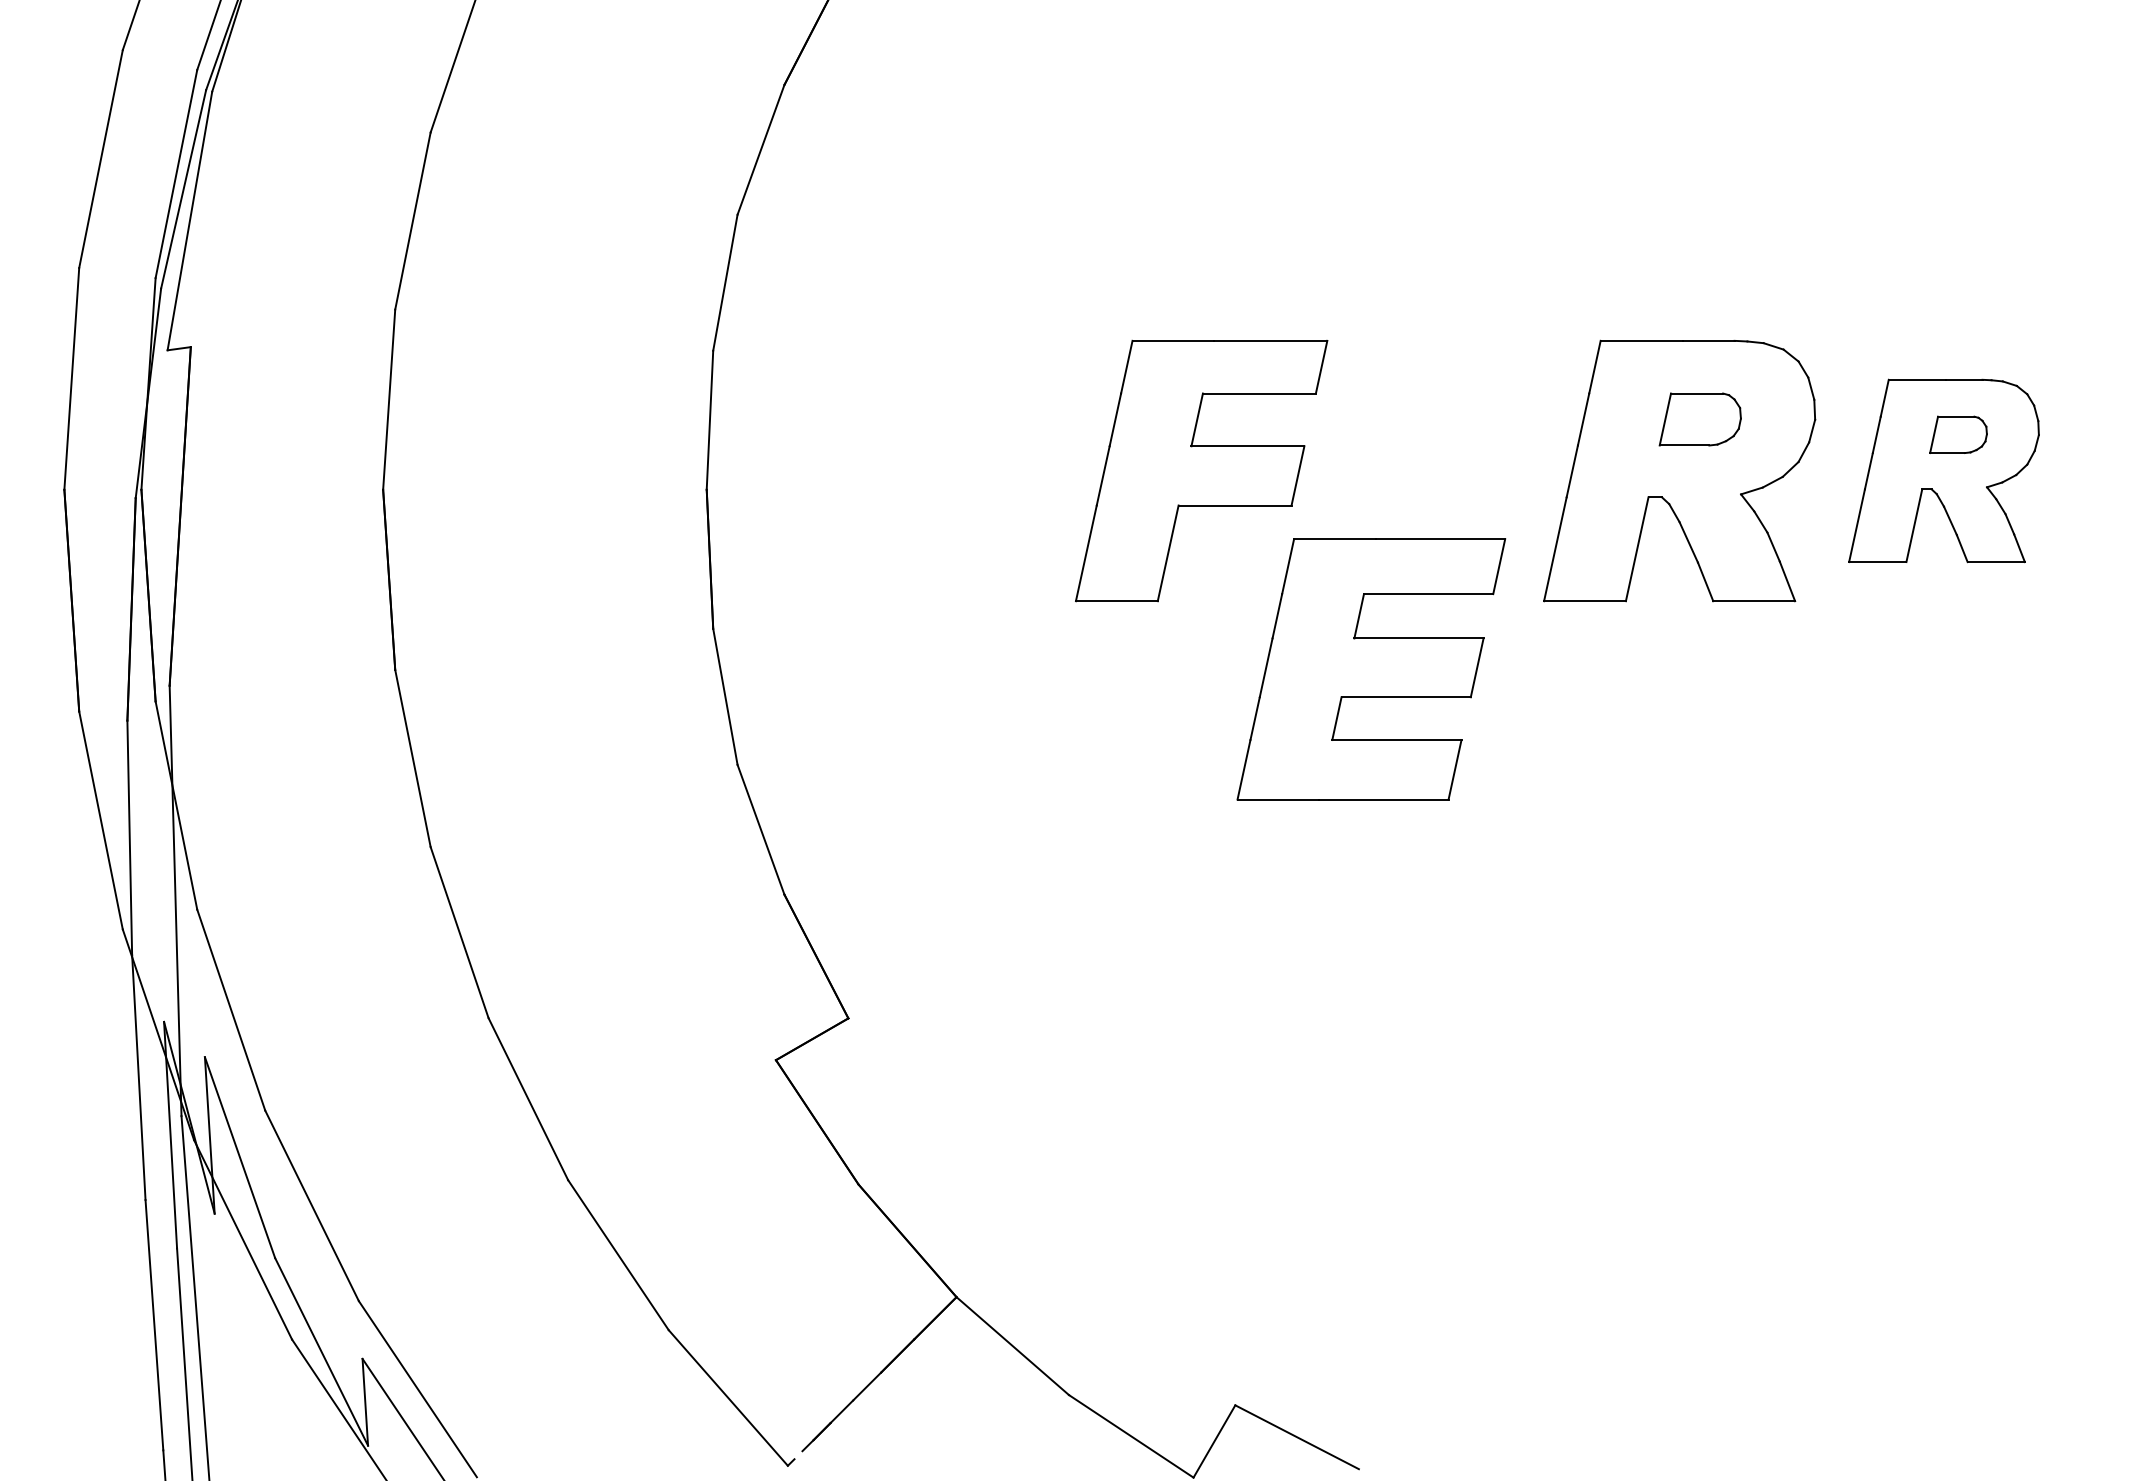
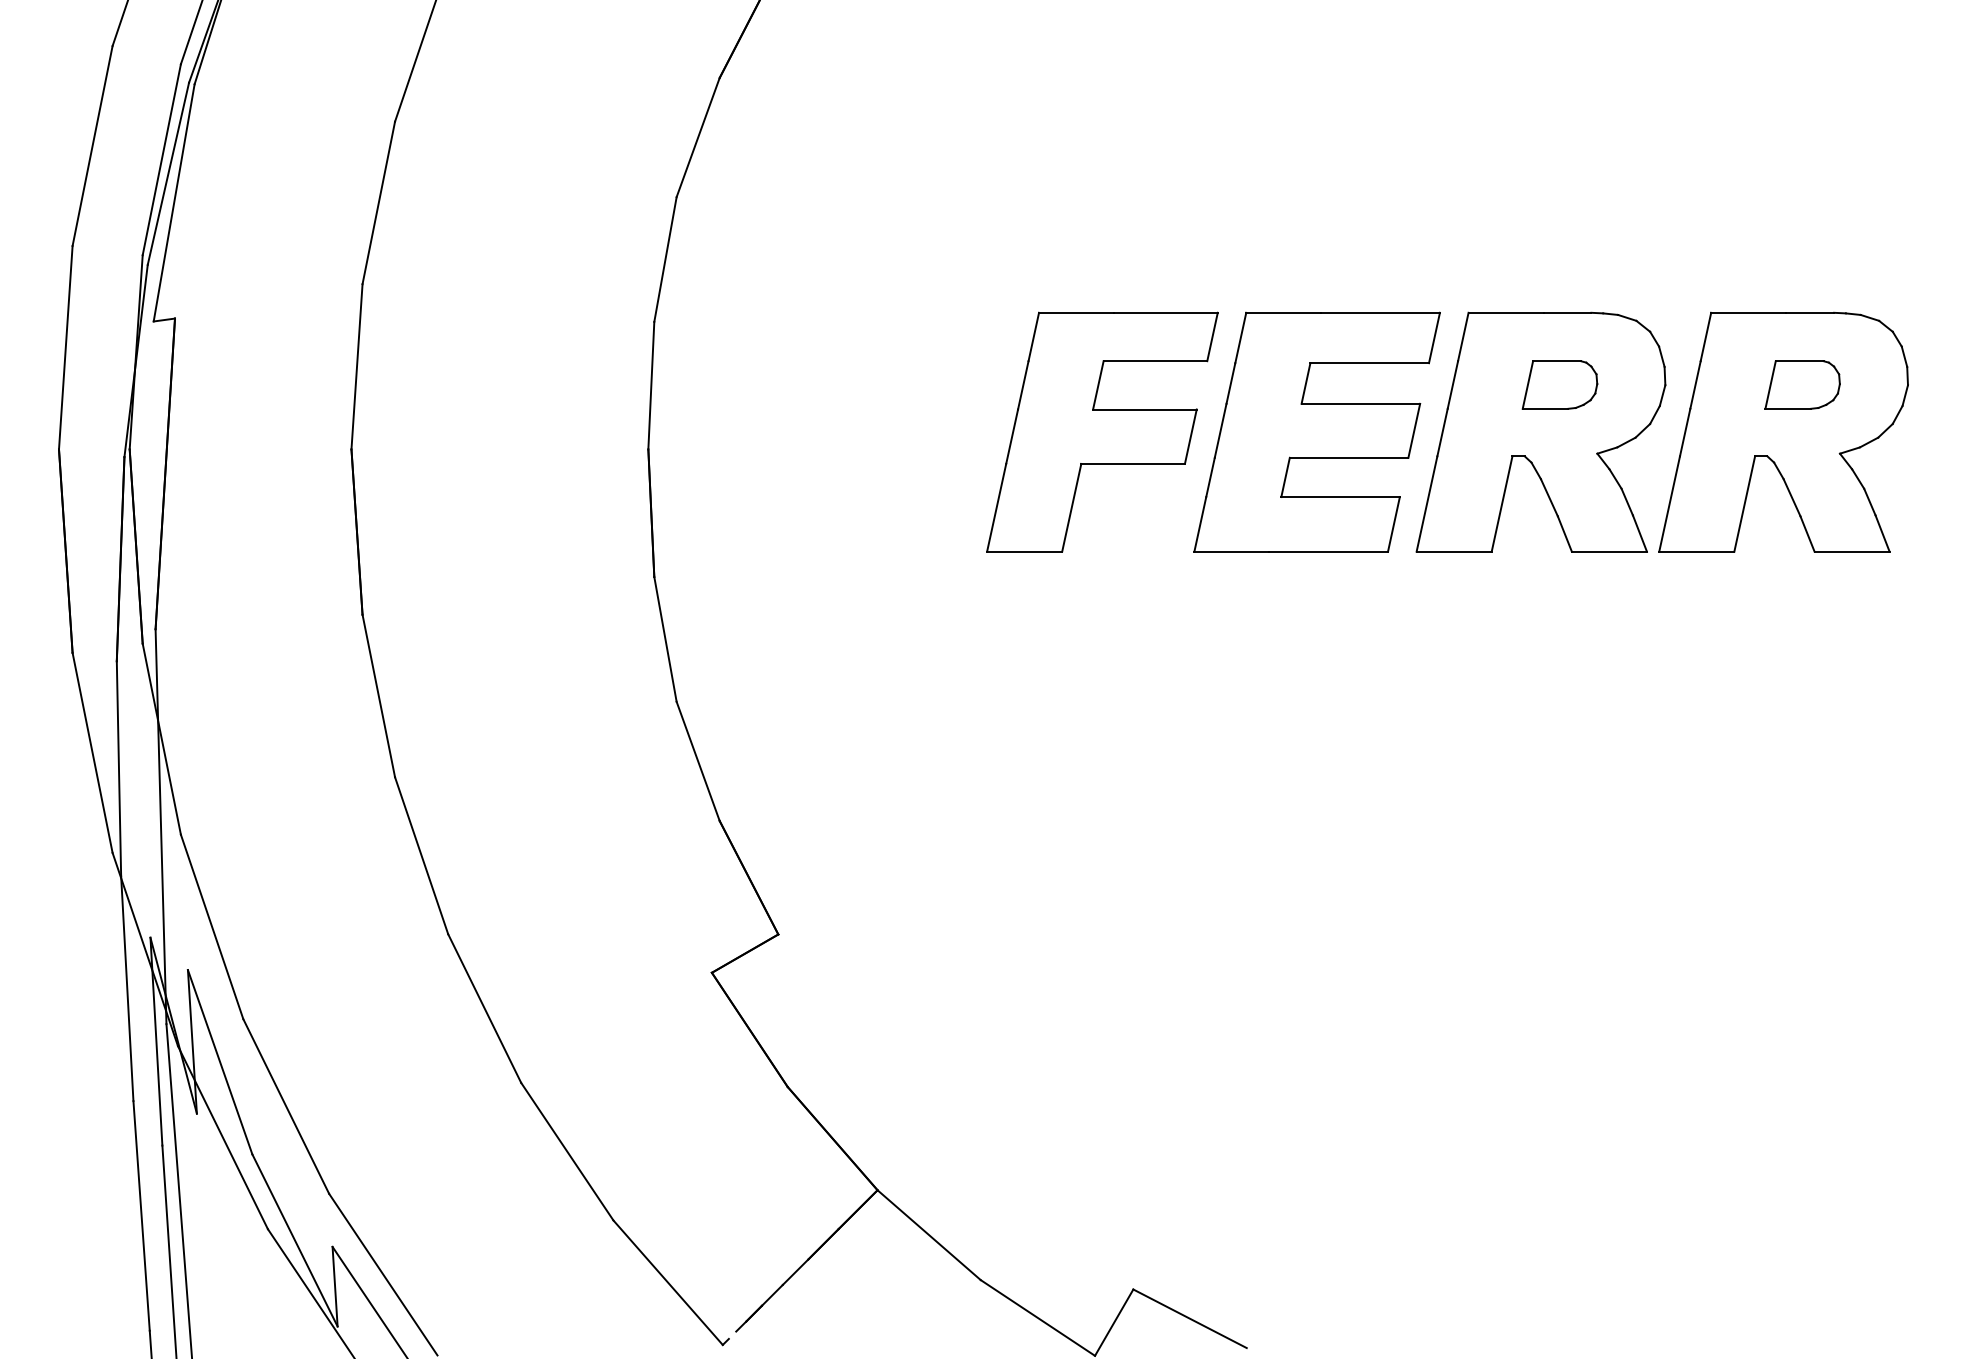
part: (1943, 470) -> (1783, 431), size x1.43
part: (1370, 668) -> (1316, 431), moved

